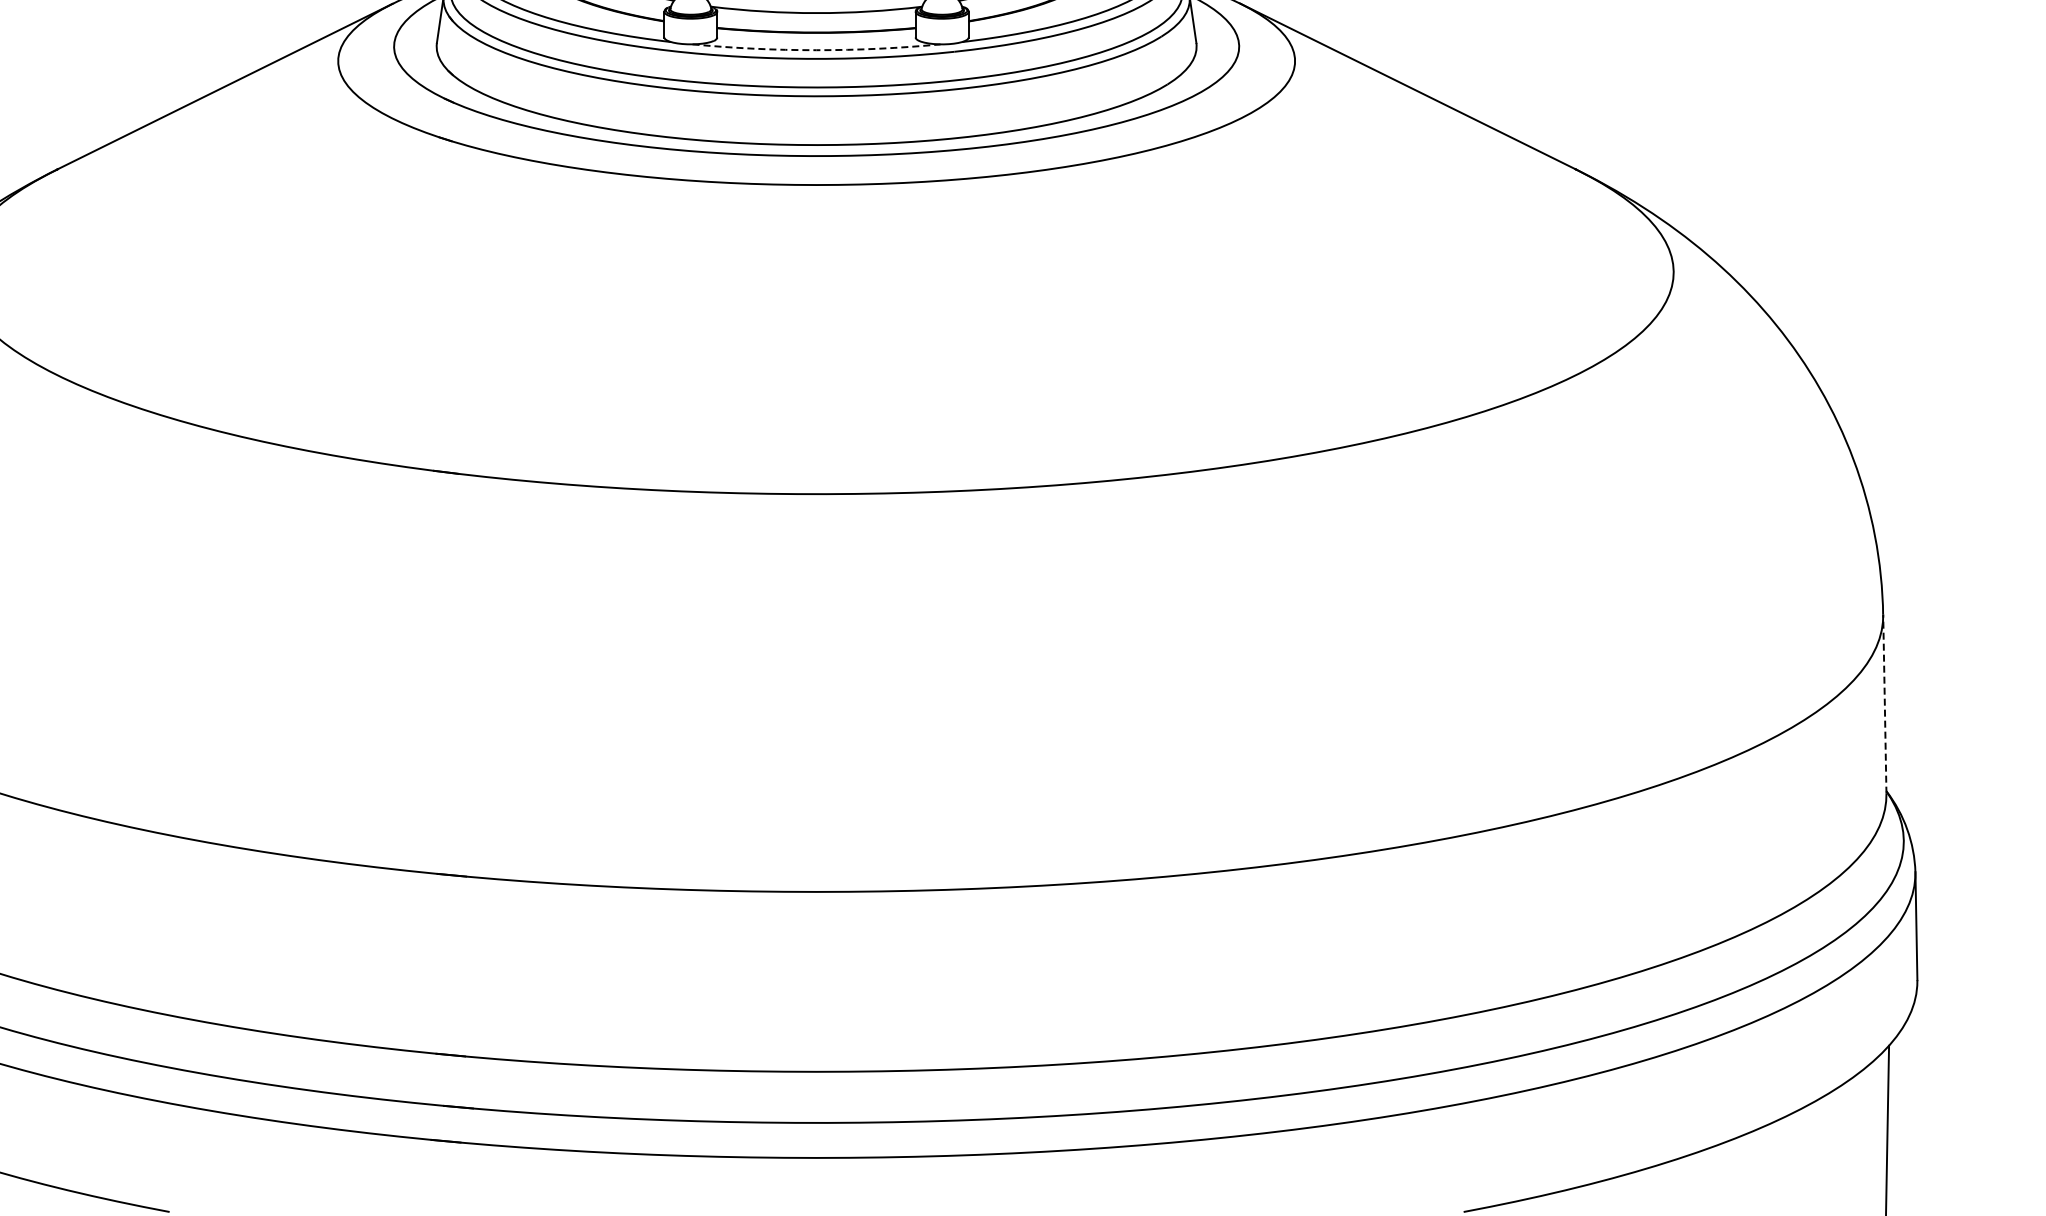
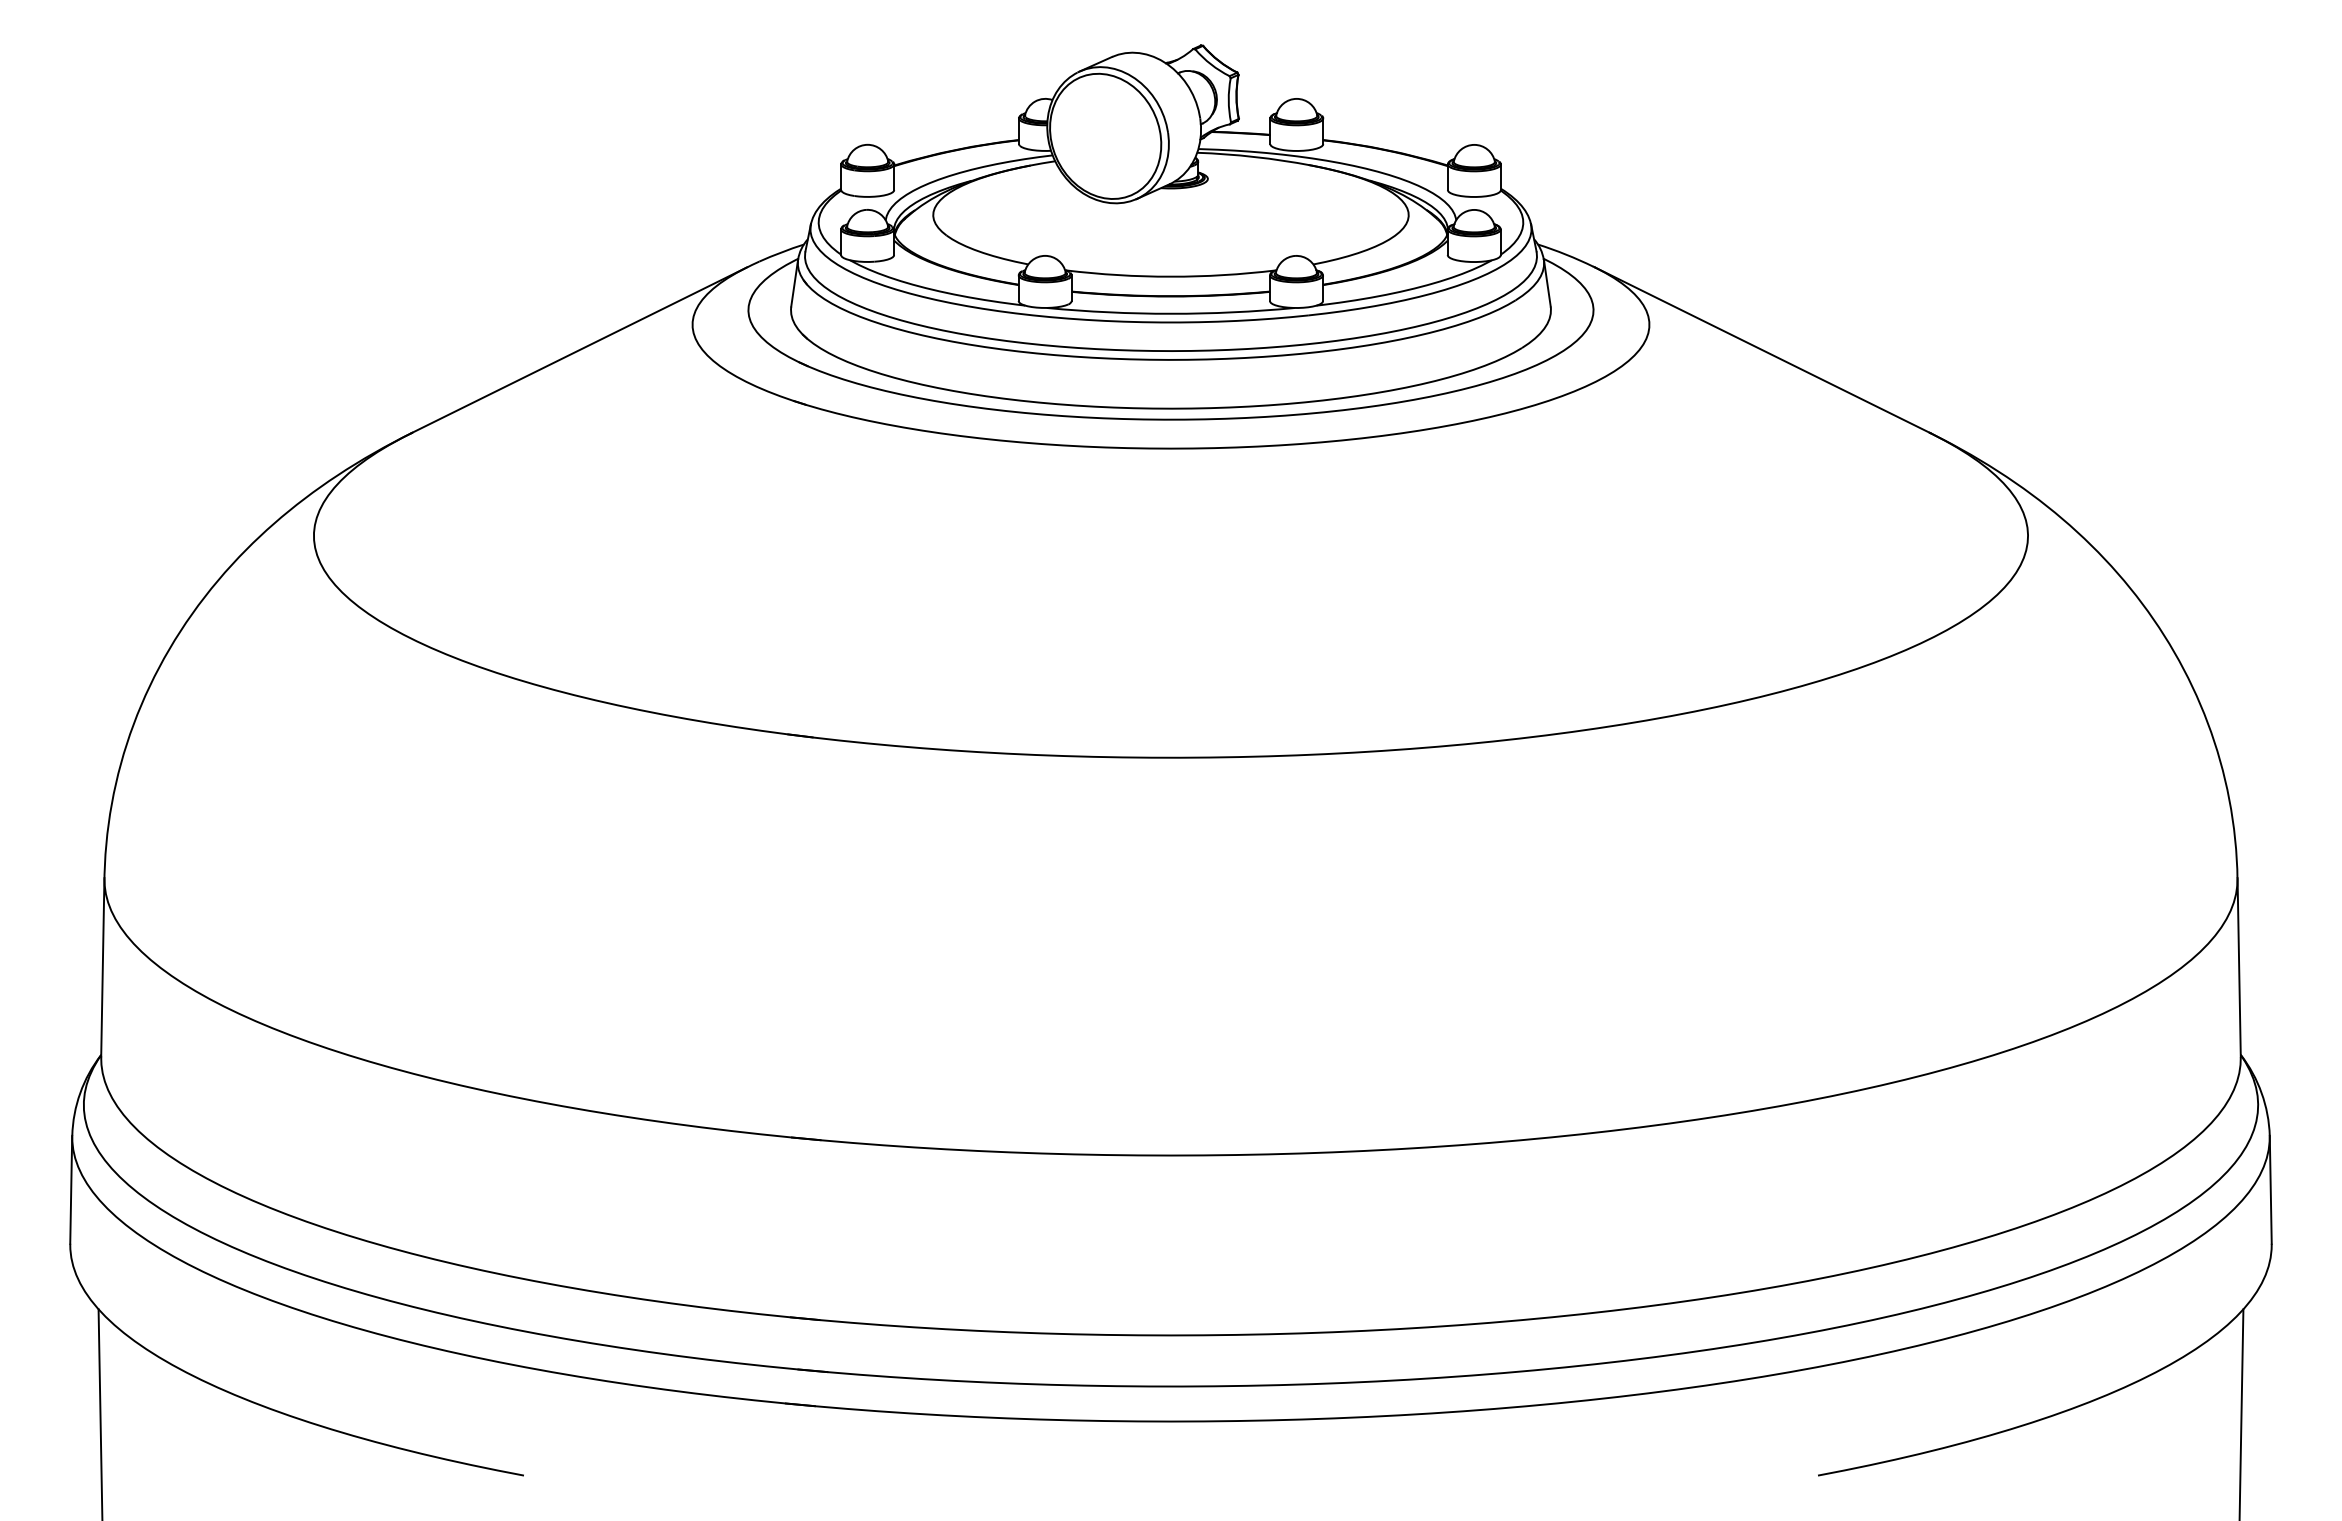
arc: (816, 49) -> (1170, 313), dashed -> solid
line: (1885, 703) -> (2239, 967), dashed -> solid

